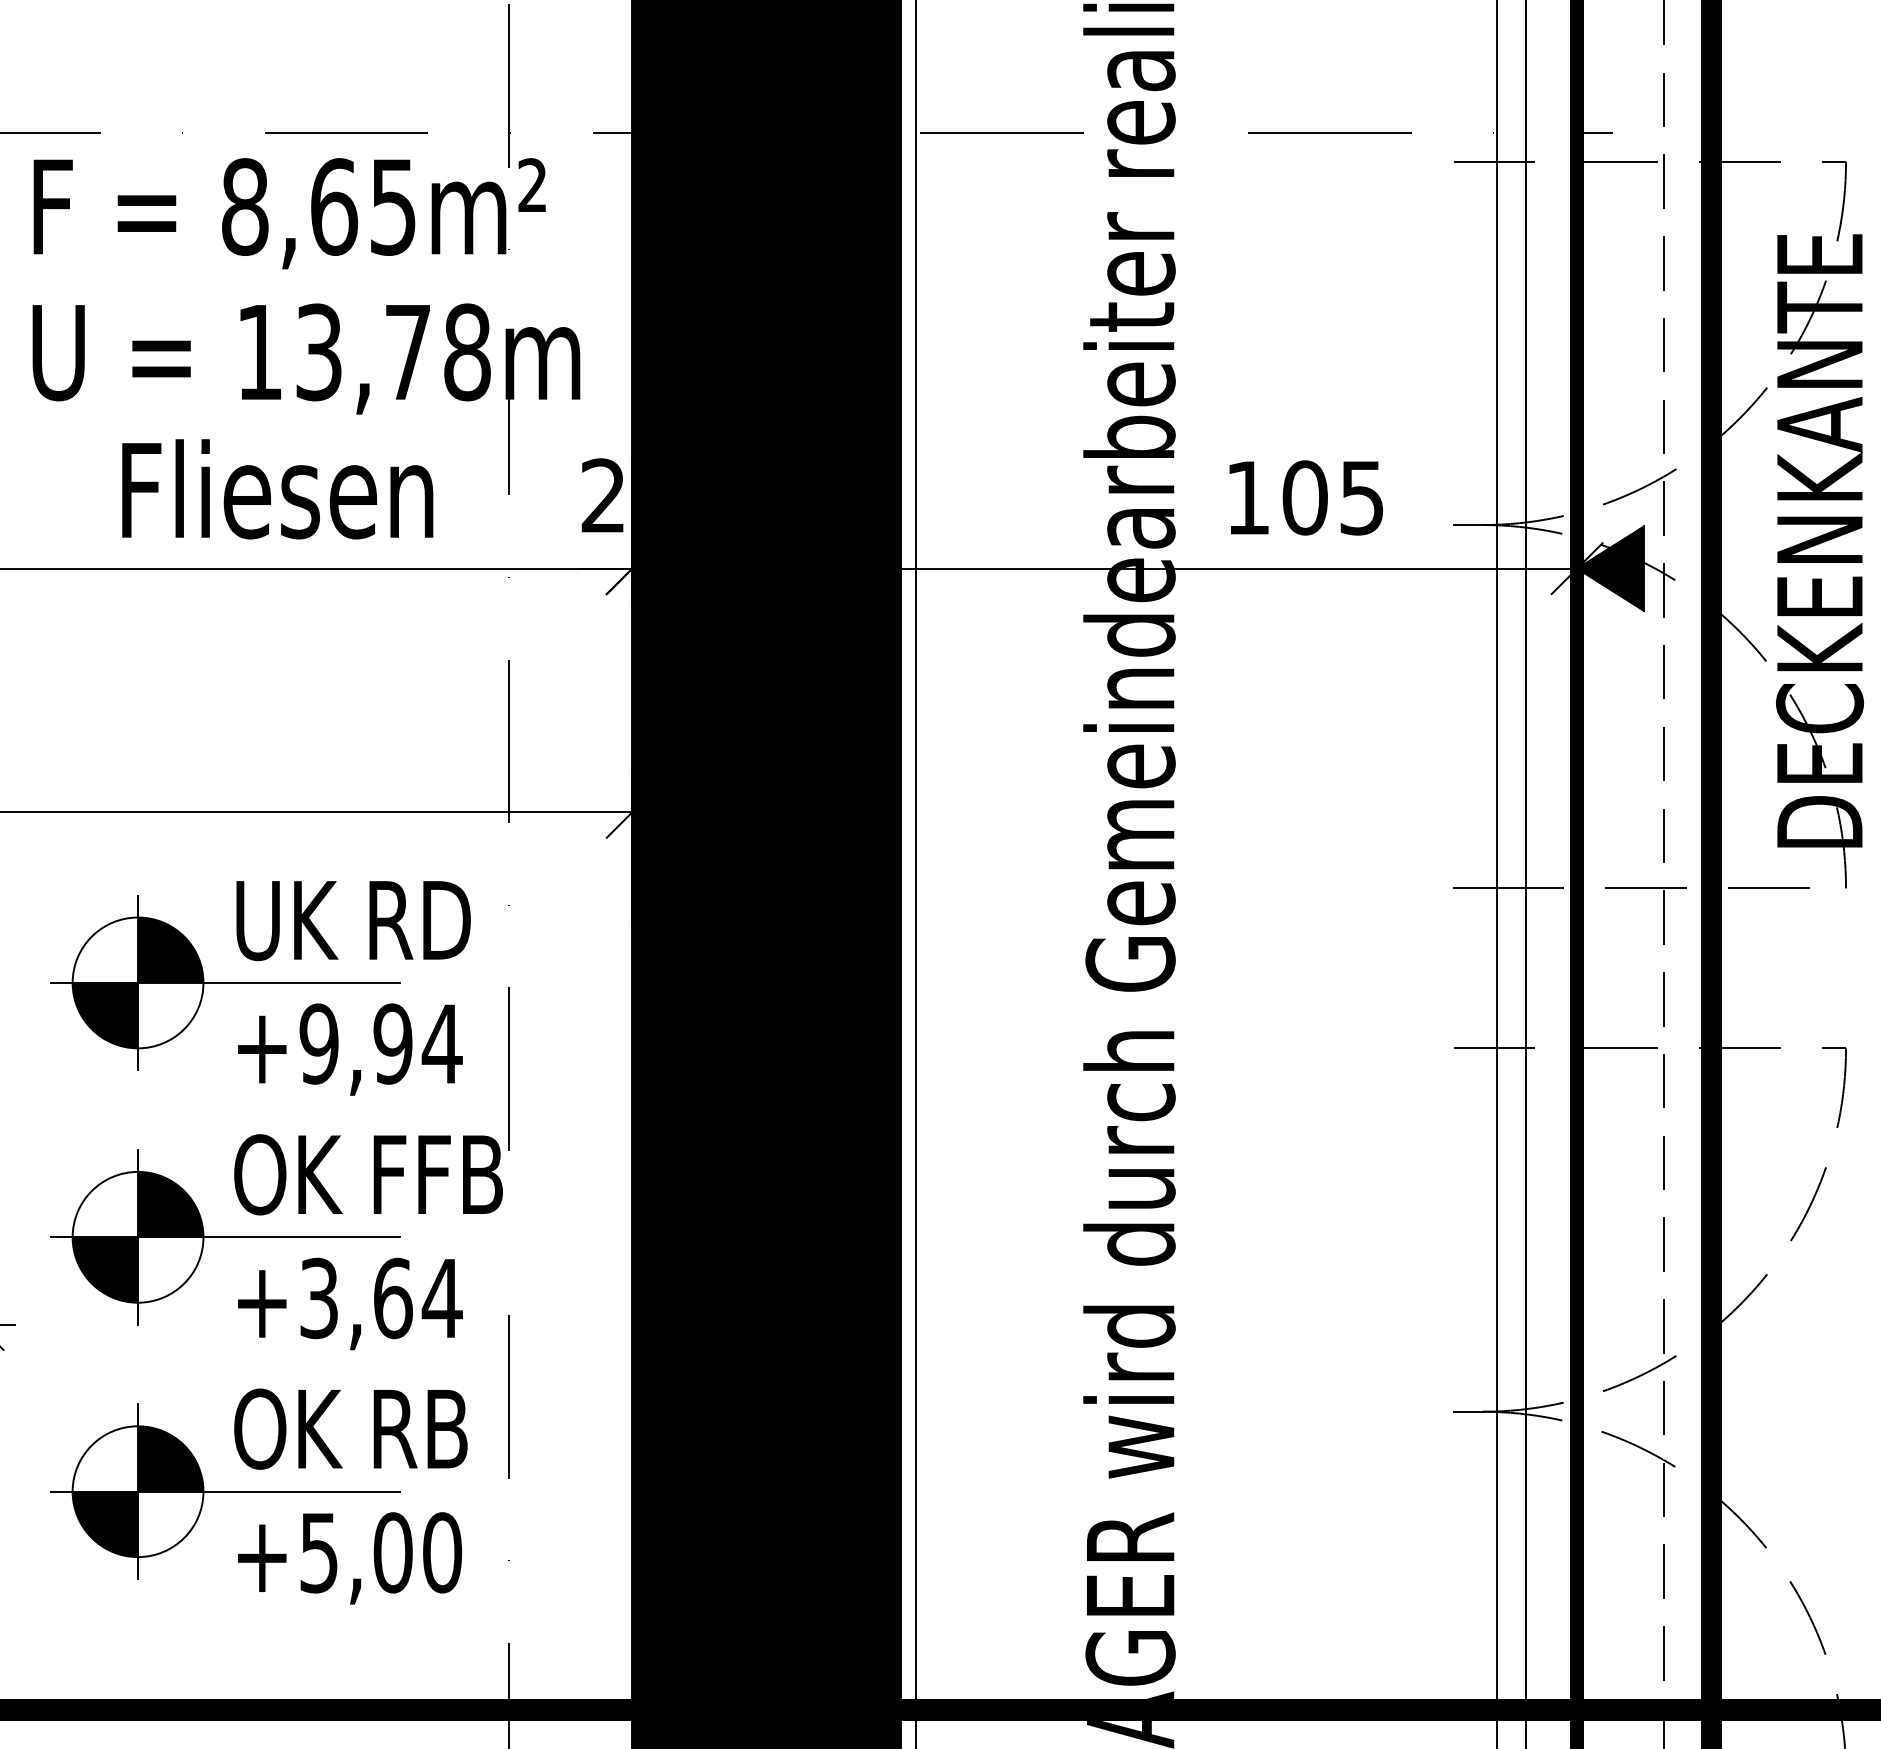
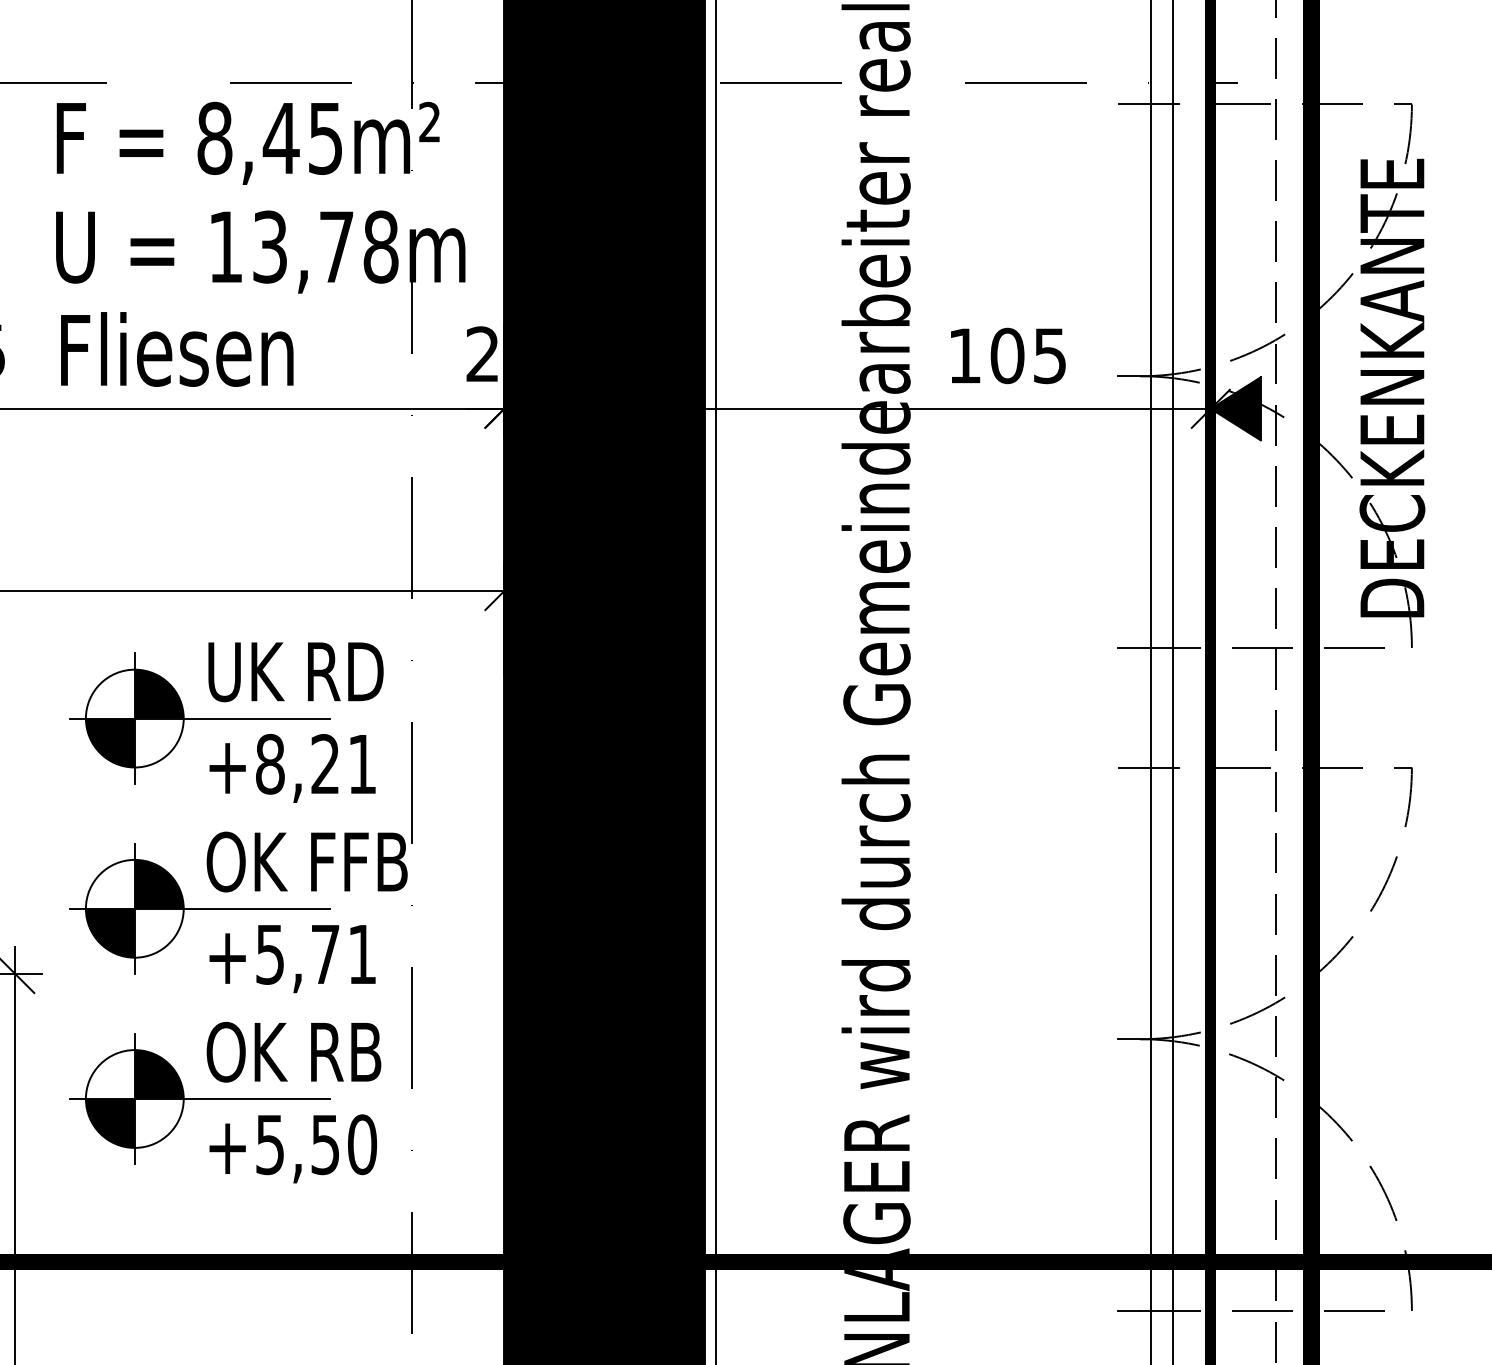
text: (332, 205) -> (280, 137), 8,65m² -> 8,45m²
text: (278, 489) -> (177, 349), moved
text: (381, 1044) -> (316, 764), +9,94 -> +8,21
text: (381, 1298) -> (316, 954), +3,64 -> +5,71
text: (393, 1552) -> (325, 1144), +5,00 -> +5,50

